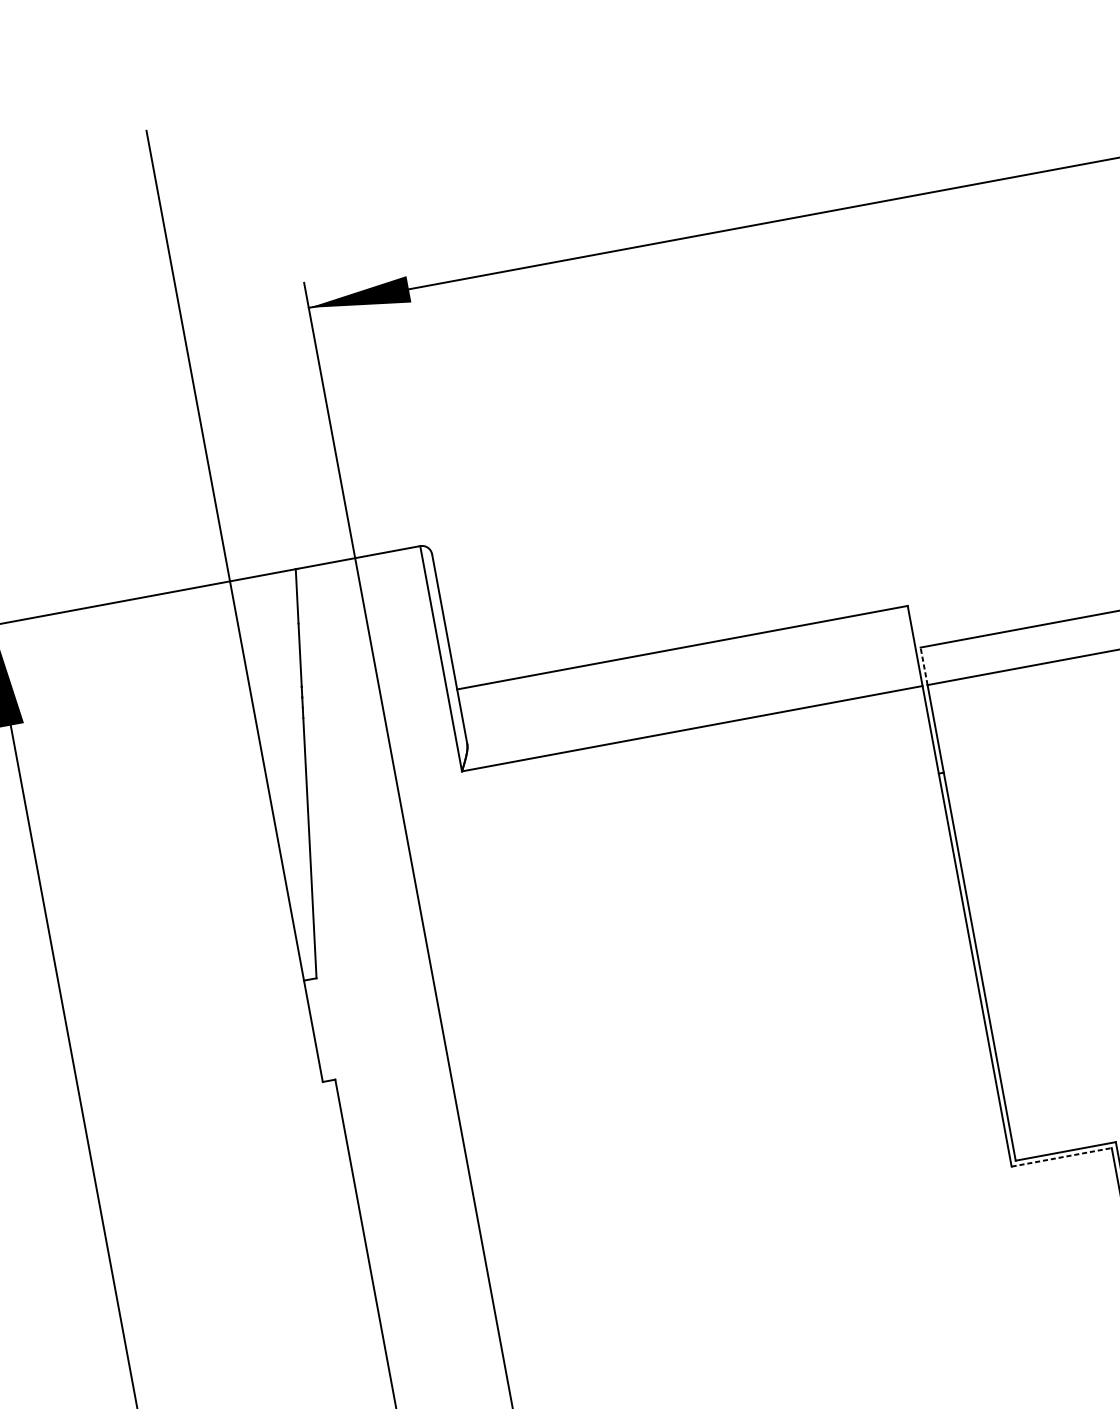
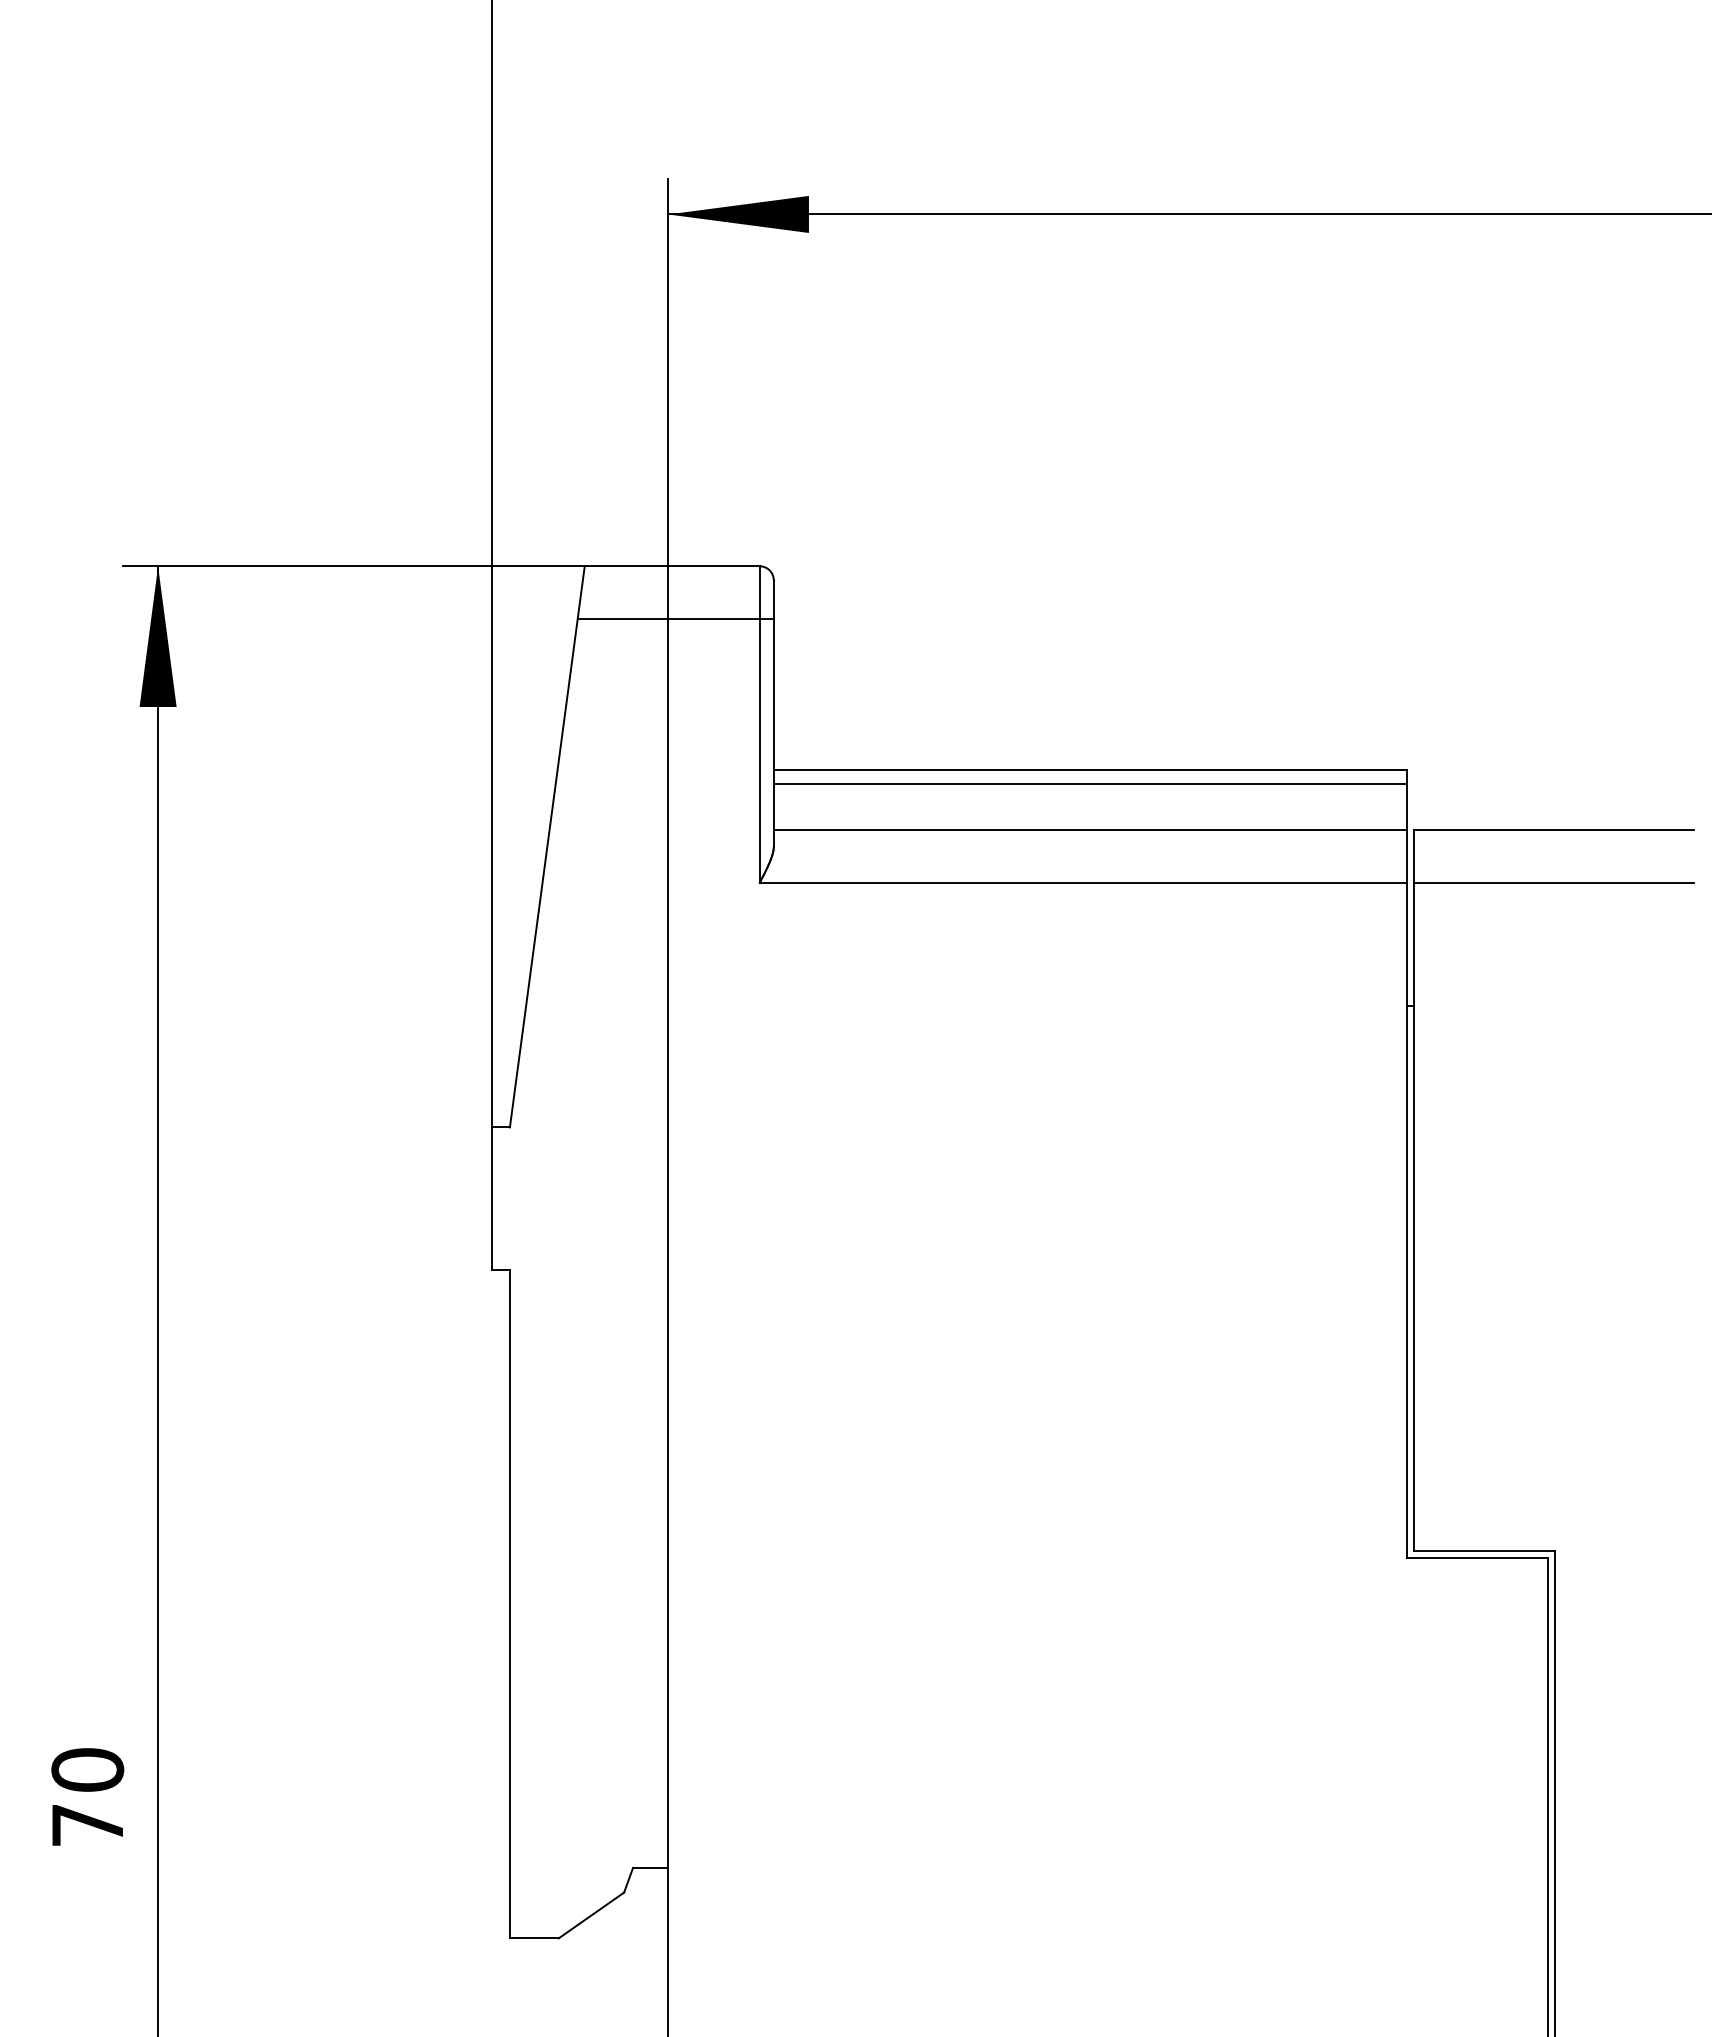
line: (367, 595) -> (675, 619), added
line: (684, 657) -> (1090, 784), added
line: (924, 666) -> (1414, 856), dashed -> solid
line: (690, 690) -> (1090, 830), added
line: (1061, 1157) -> (1477, 1558), dashed -> solid

